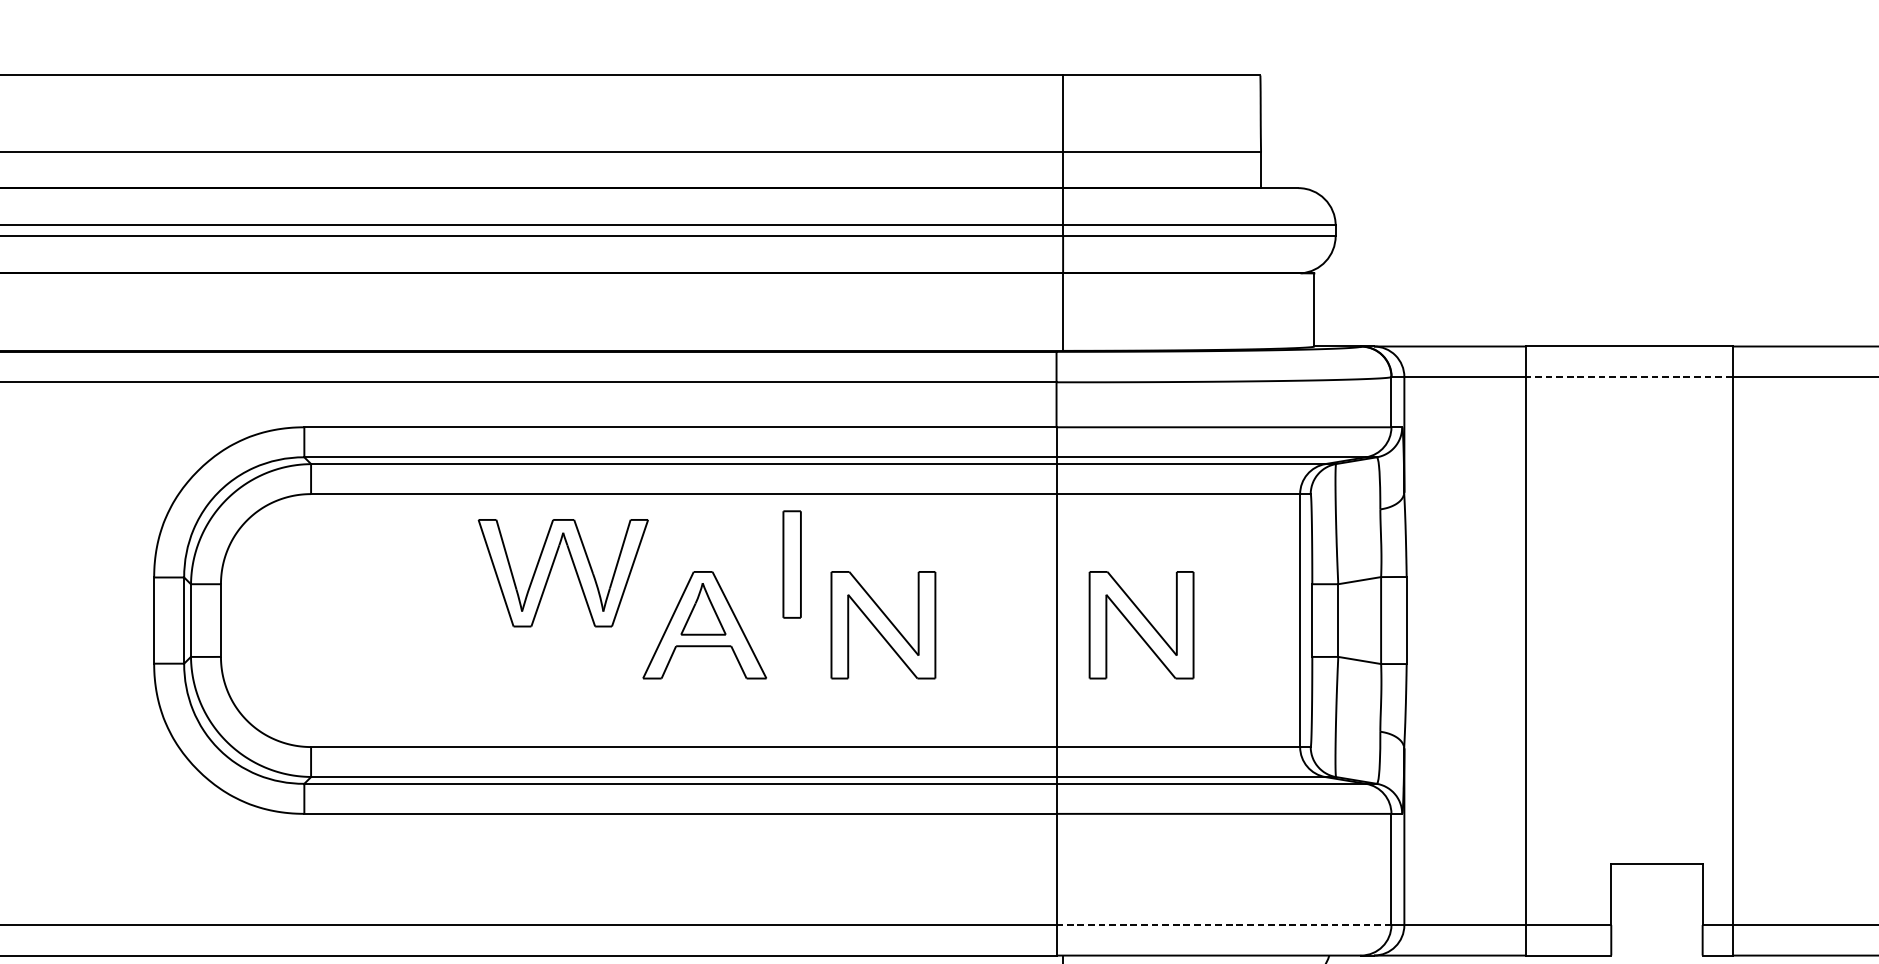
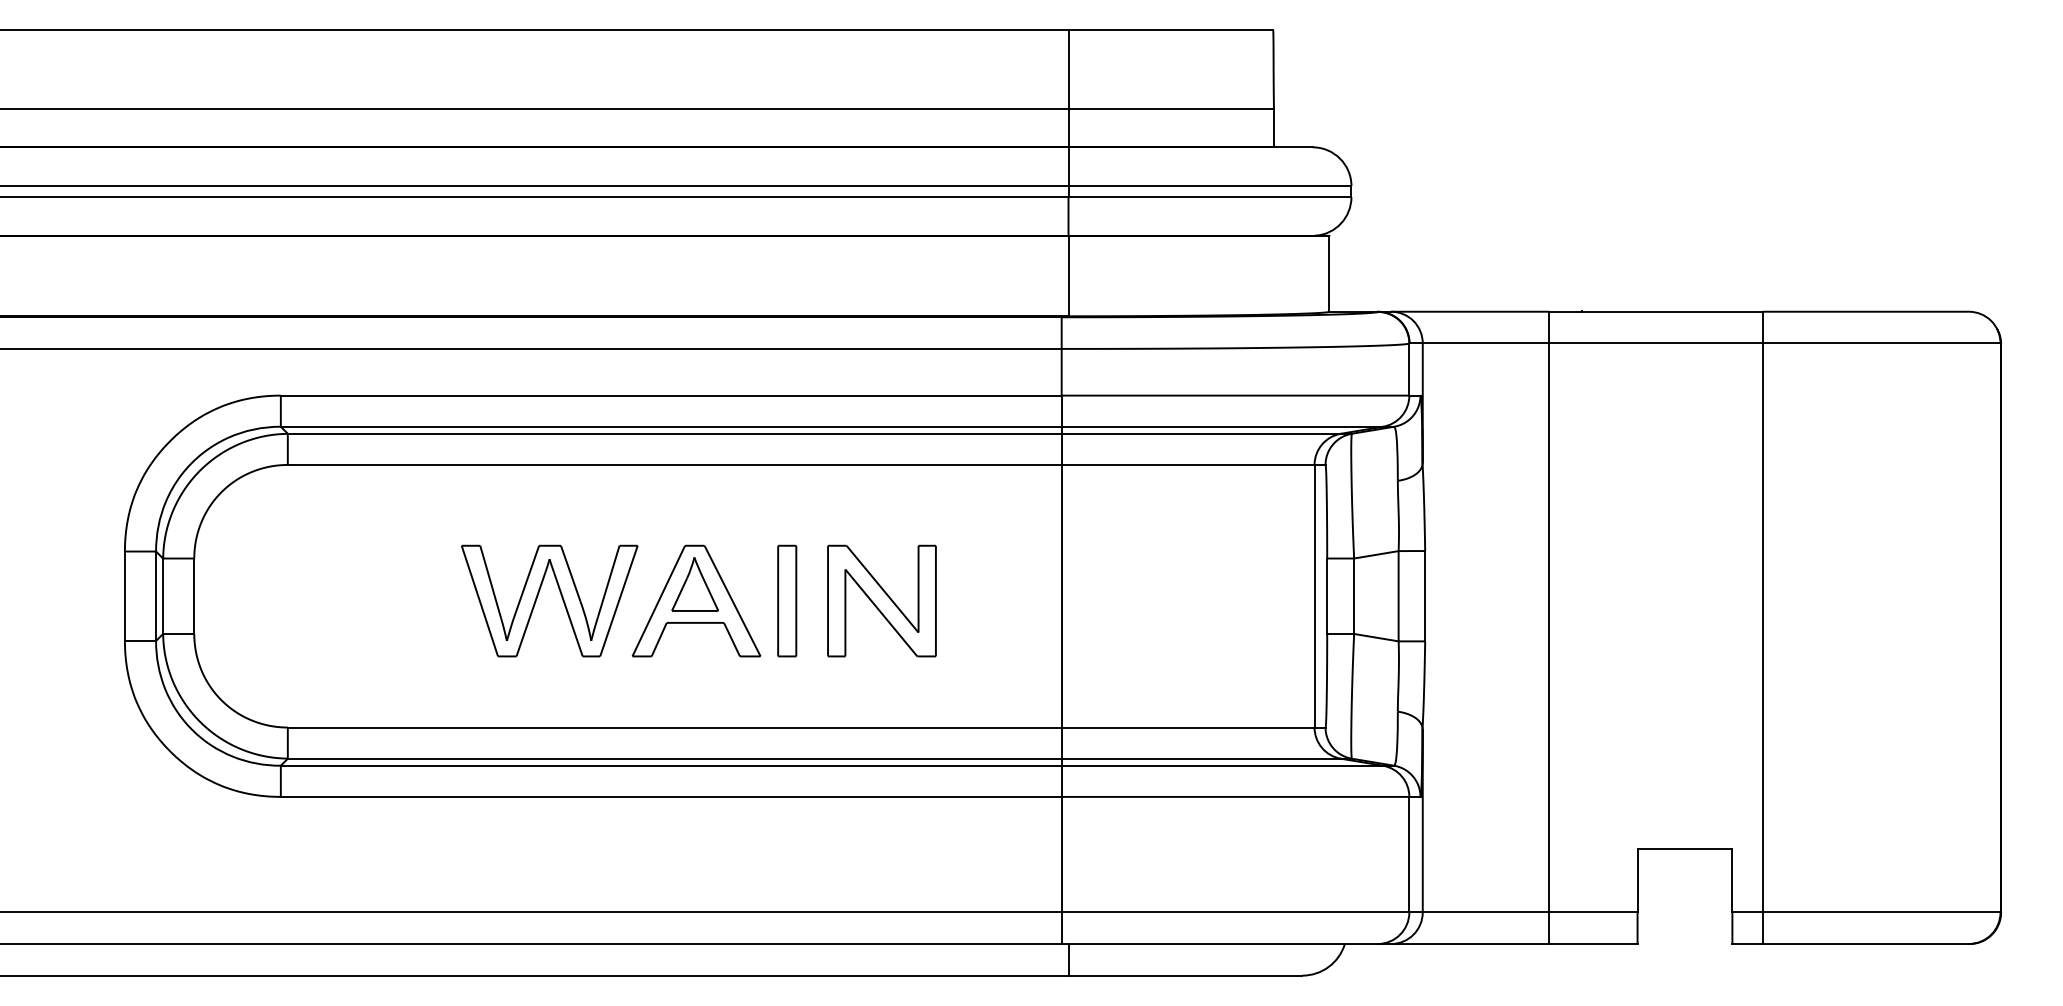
line: (1628, 377) -> (1655, 343), dashed -> solid
part: (792, 563) -> (787, 600), moved
part: (552, 568) -> (538, 596), moved
part: (1141, 624) -> (1149, 600), removed
line: (1223, 925) -> (1235, 912), dashed -> solid

